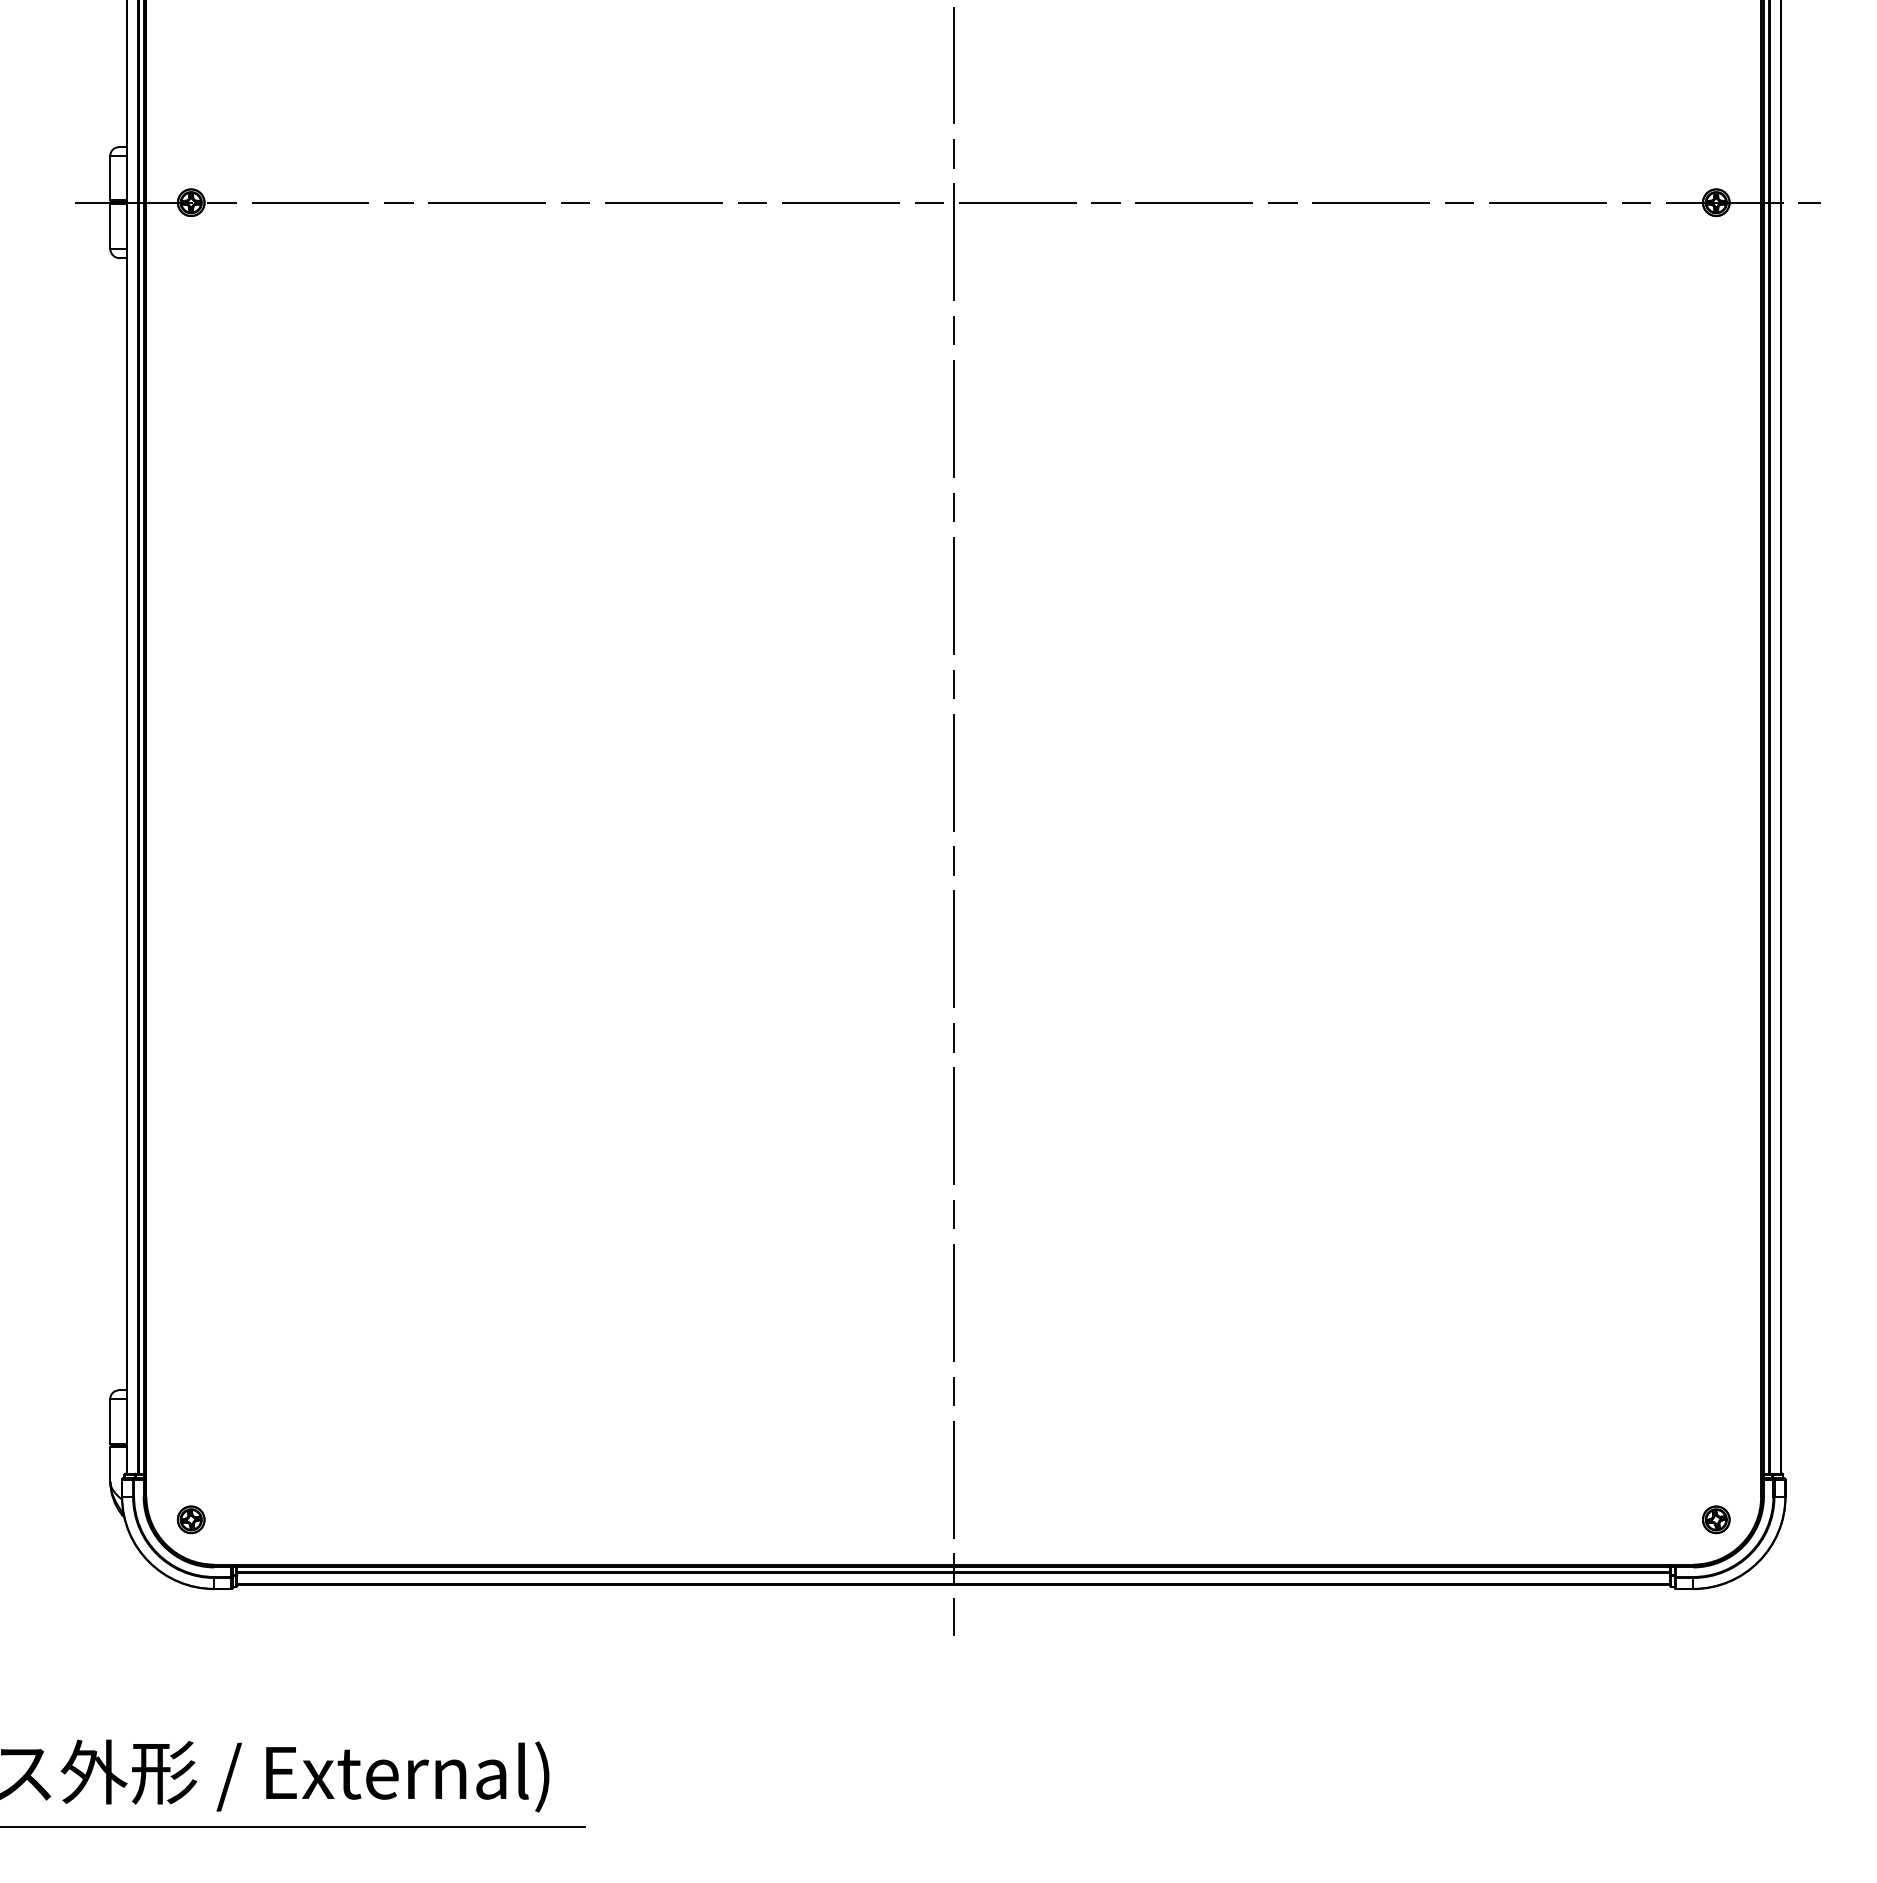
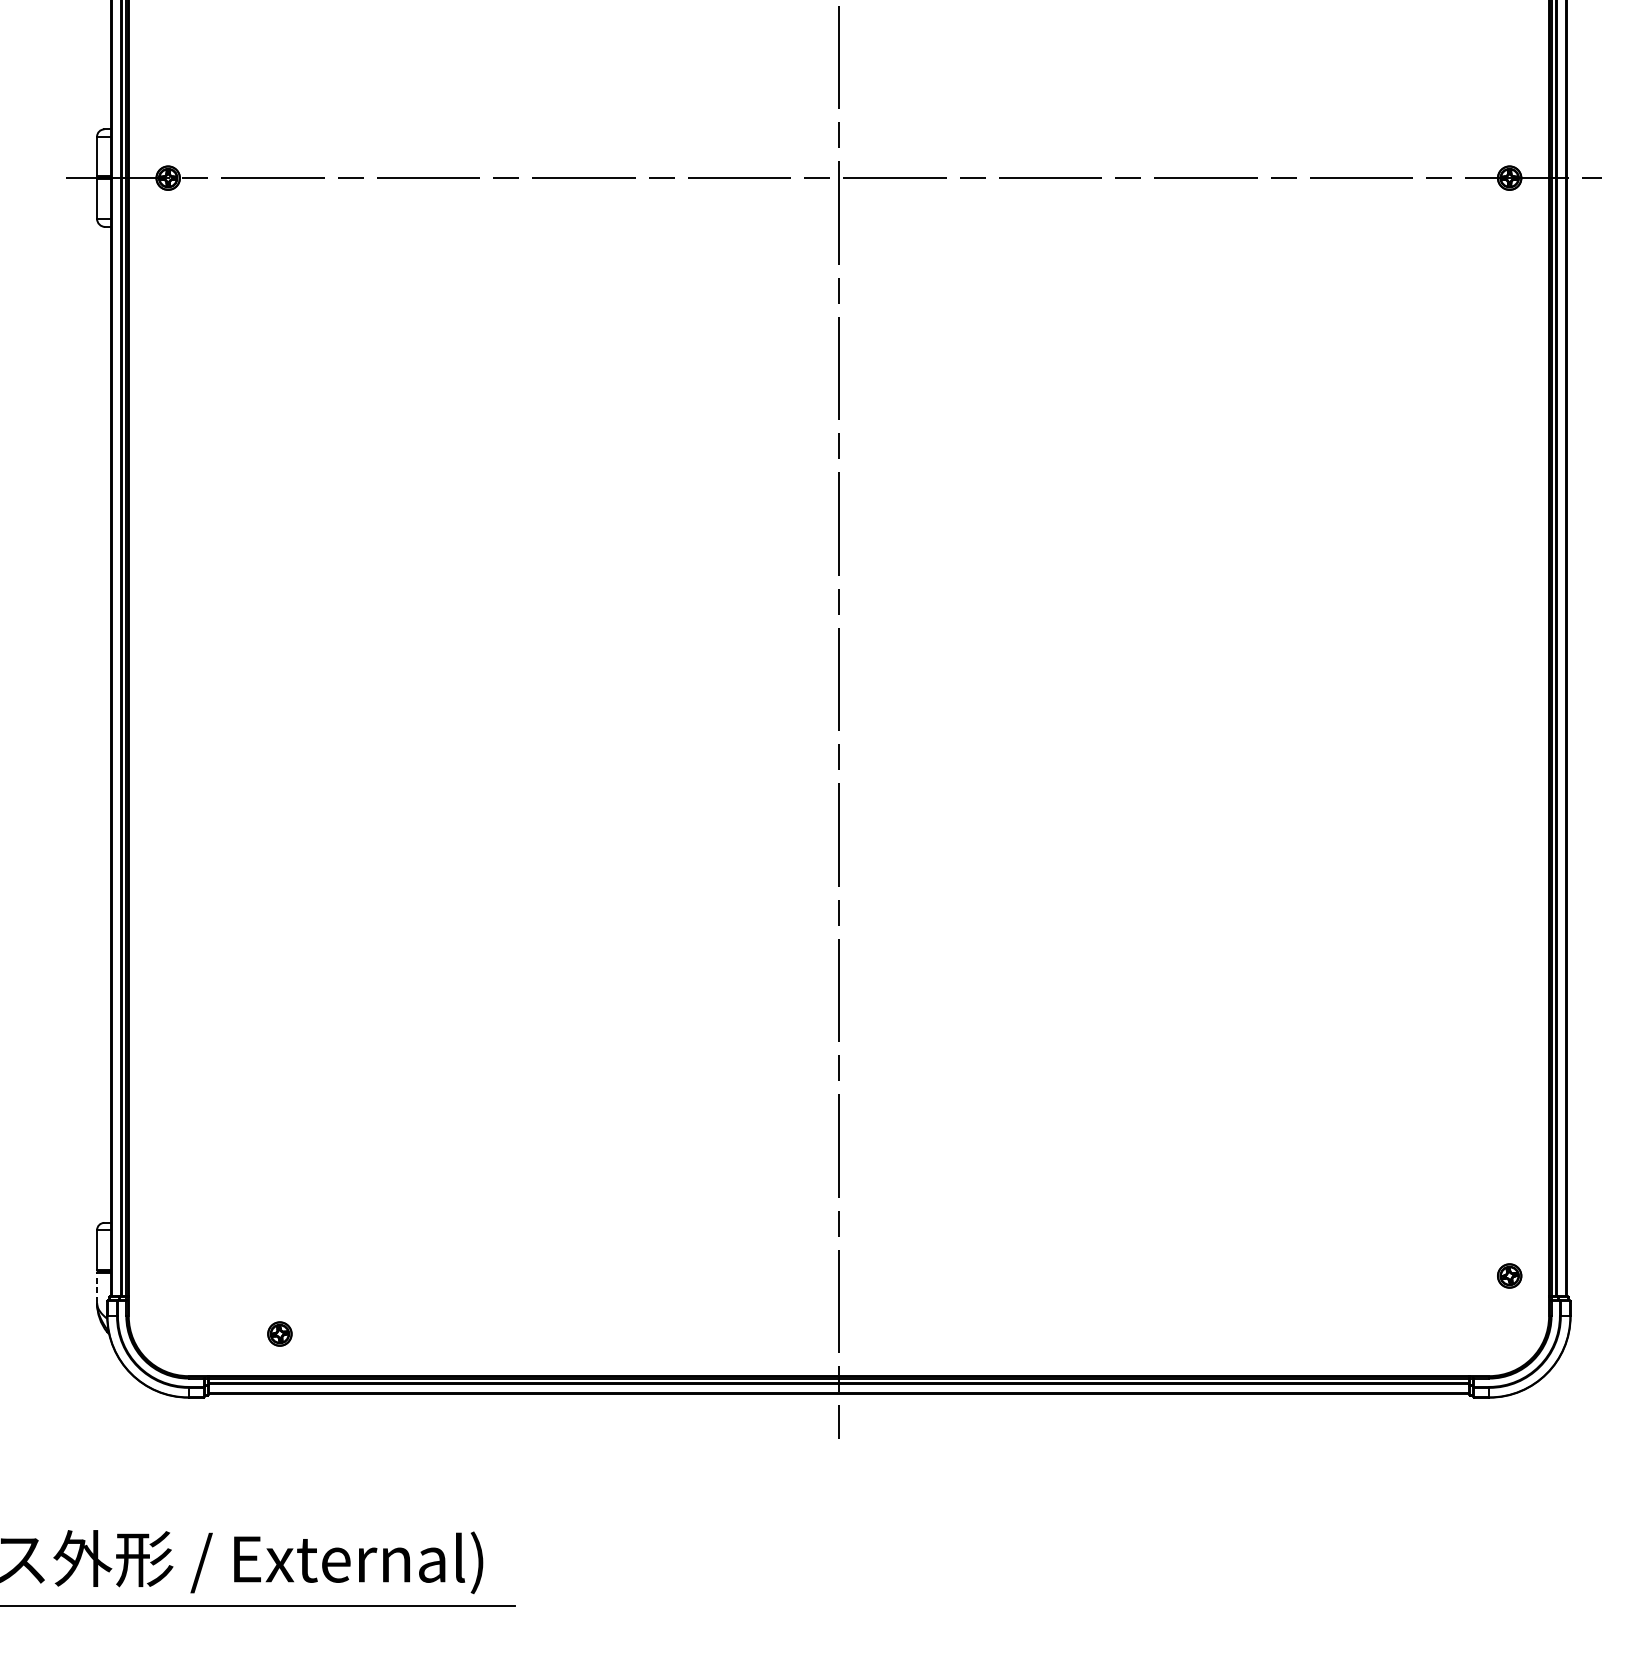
line: (110, 1464) -> (97, 1288), solid -> dashed
part: (191, 1519) -> (280, 1333), moved
part: (1716, 1519) -> (1509, 1275), moved

